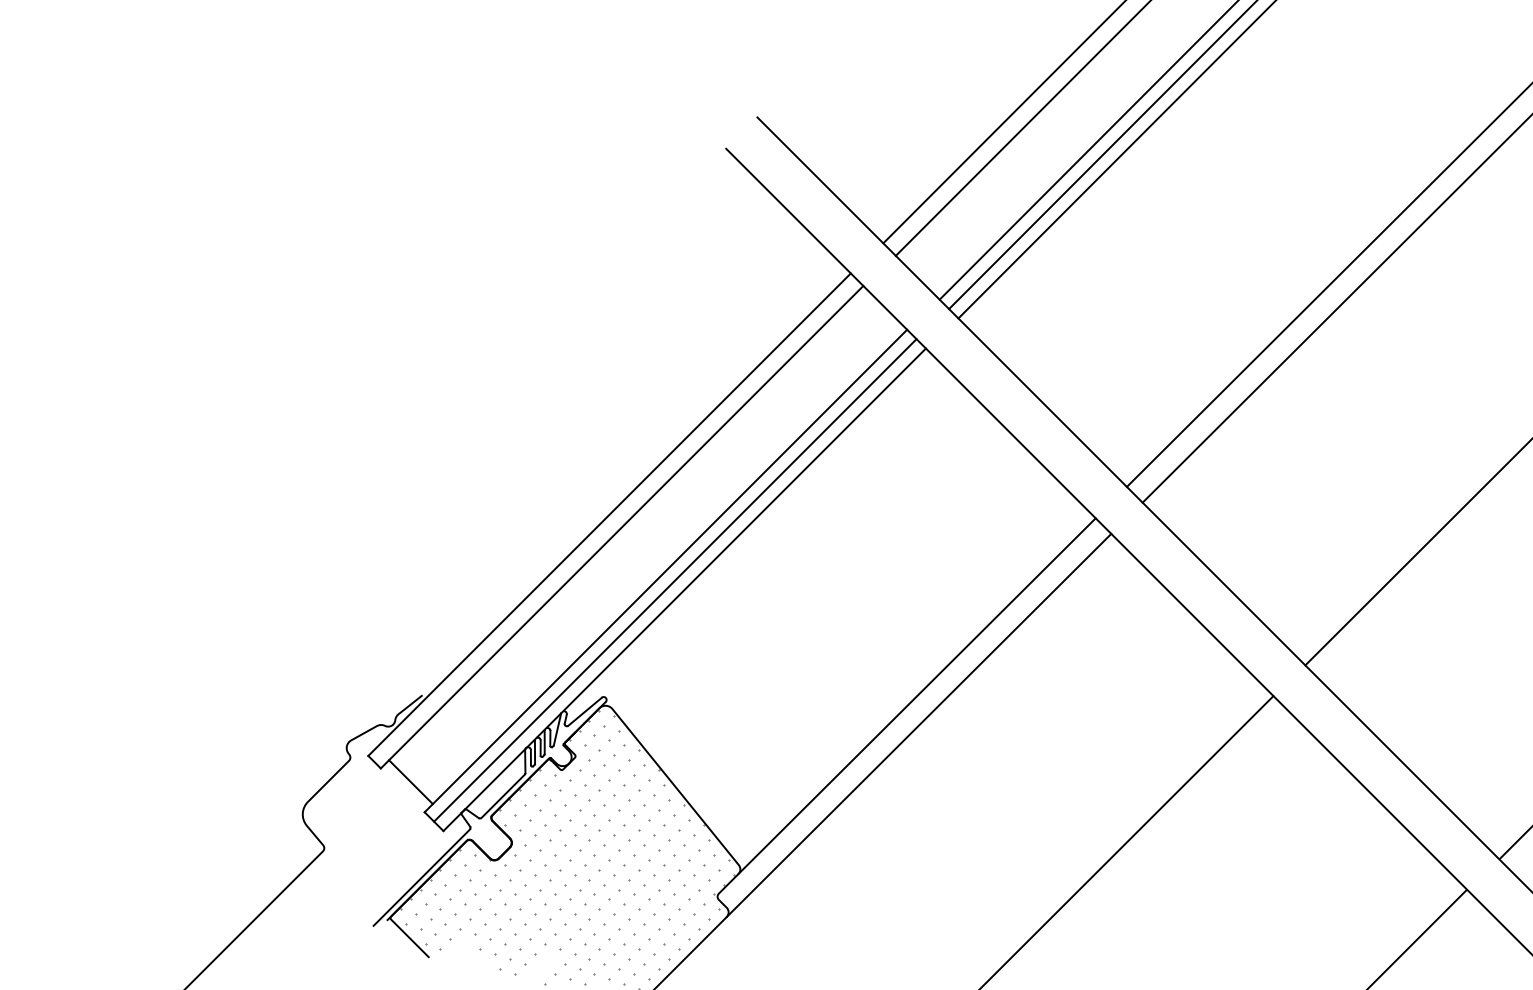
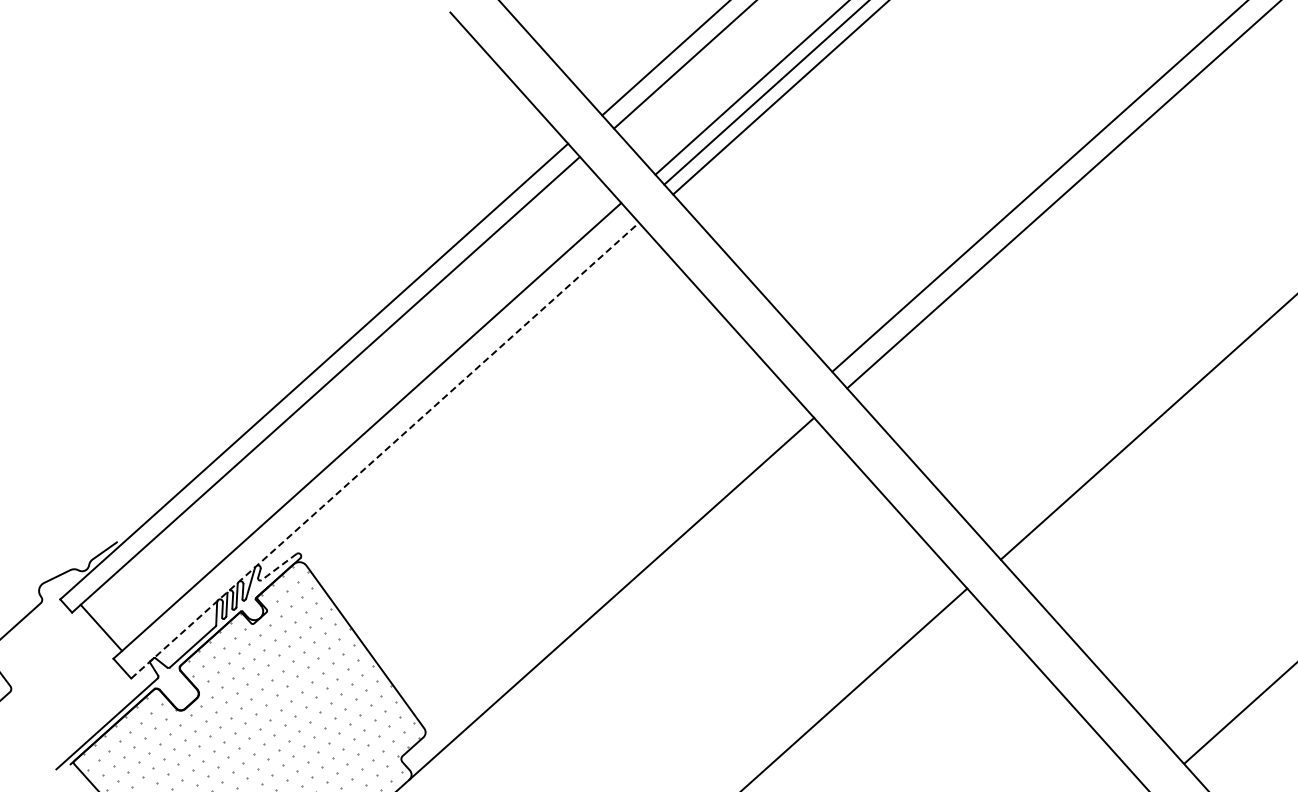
line: (675, 580) -> (376, 440), removed
line: (685, 589) -> (385, 450), solid -> dashed
line: (916, 696) -> (610, 569), removed
line: (585, 711) -> (279, 566), solid -> dashed

